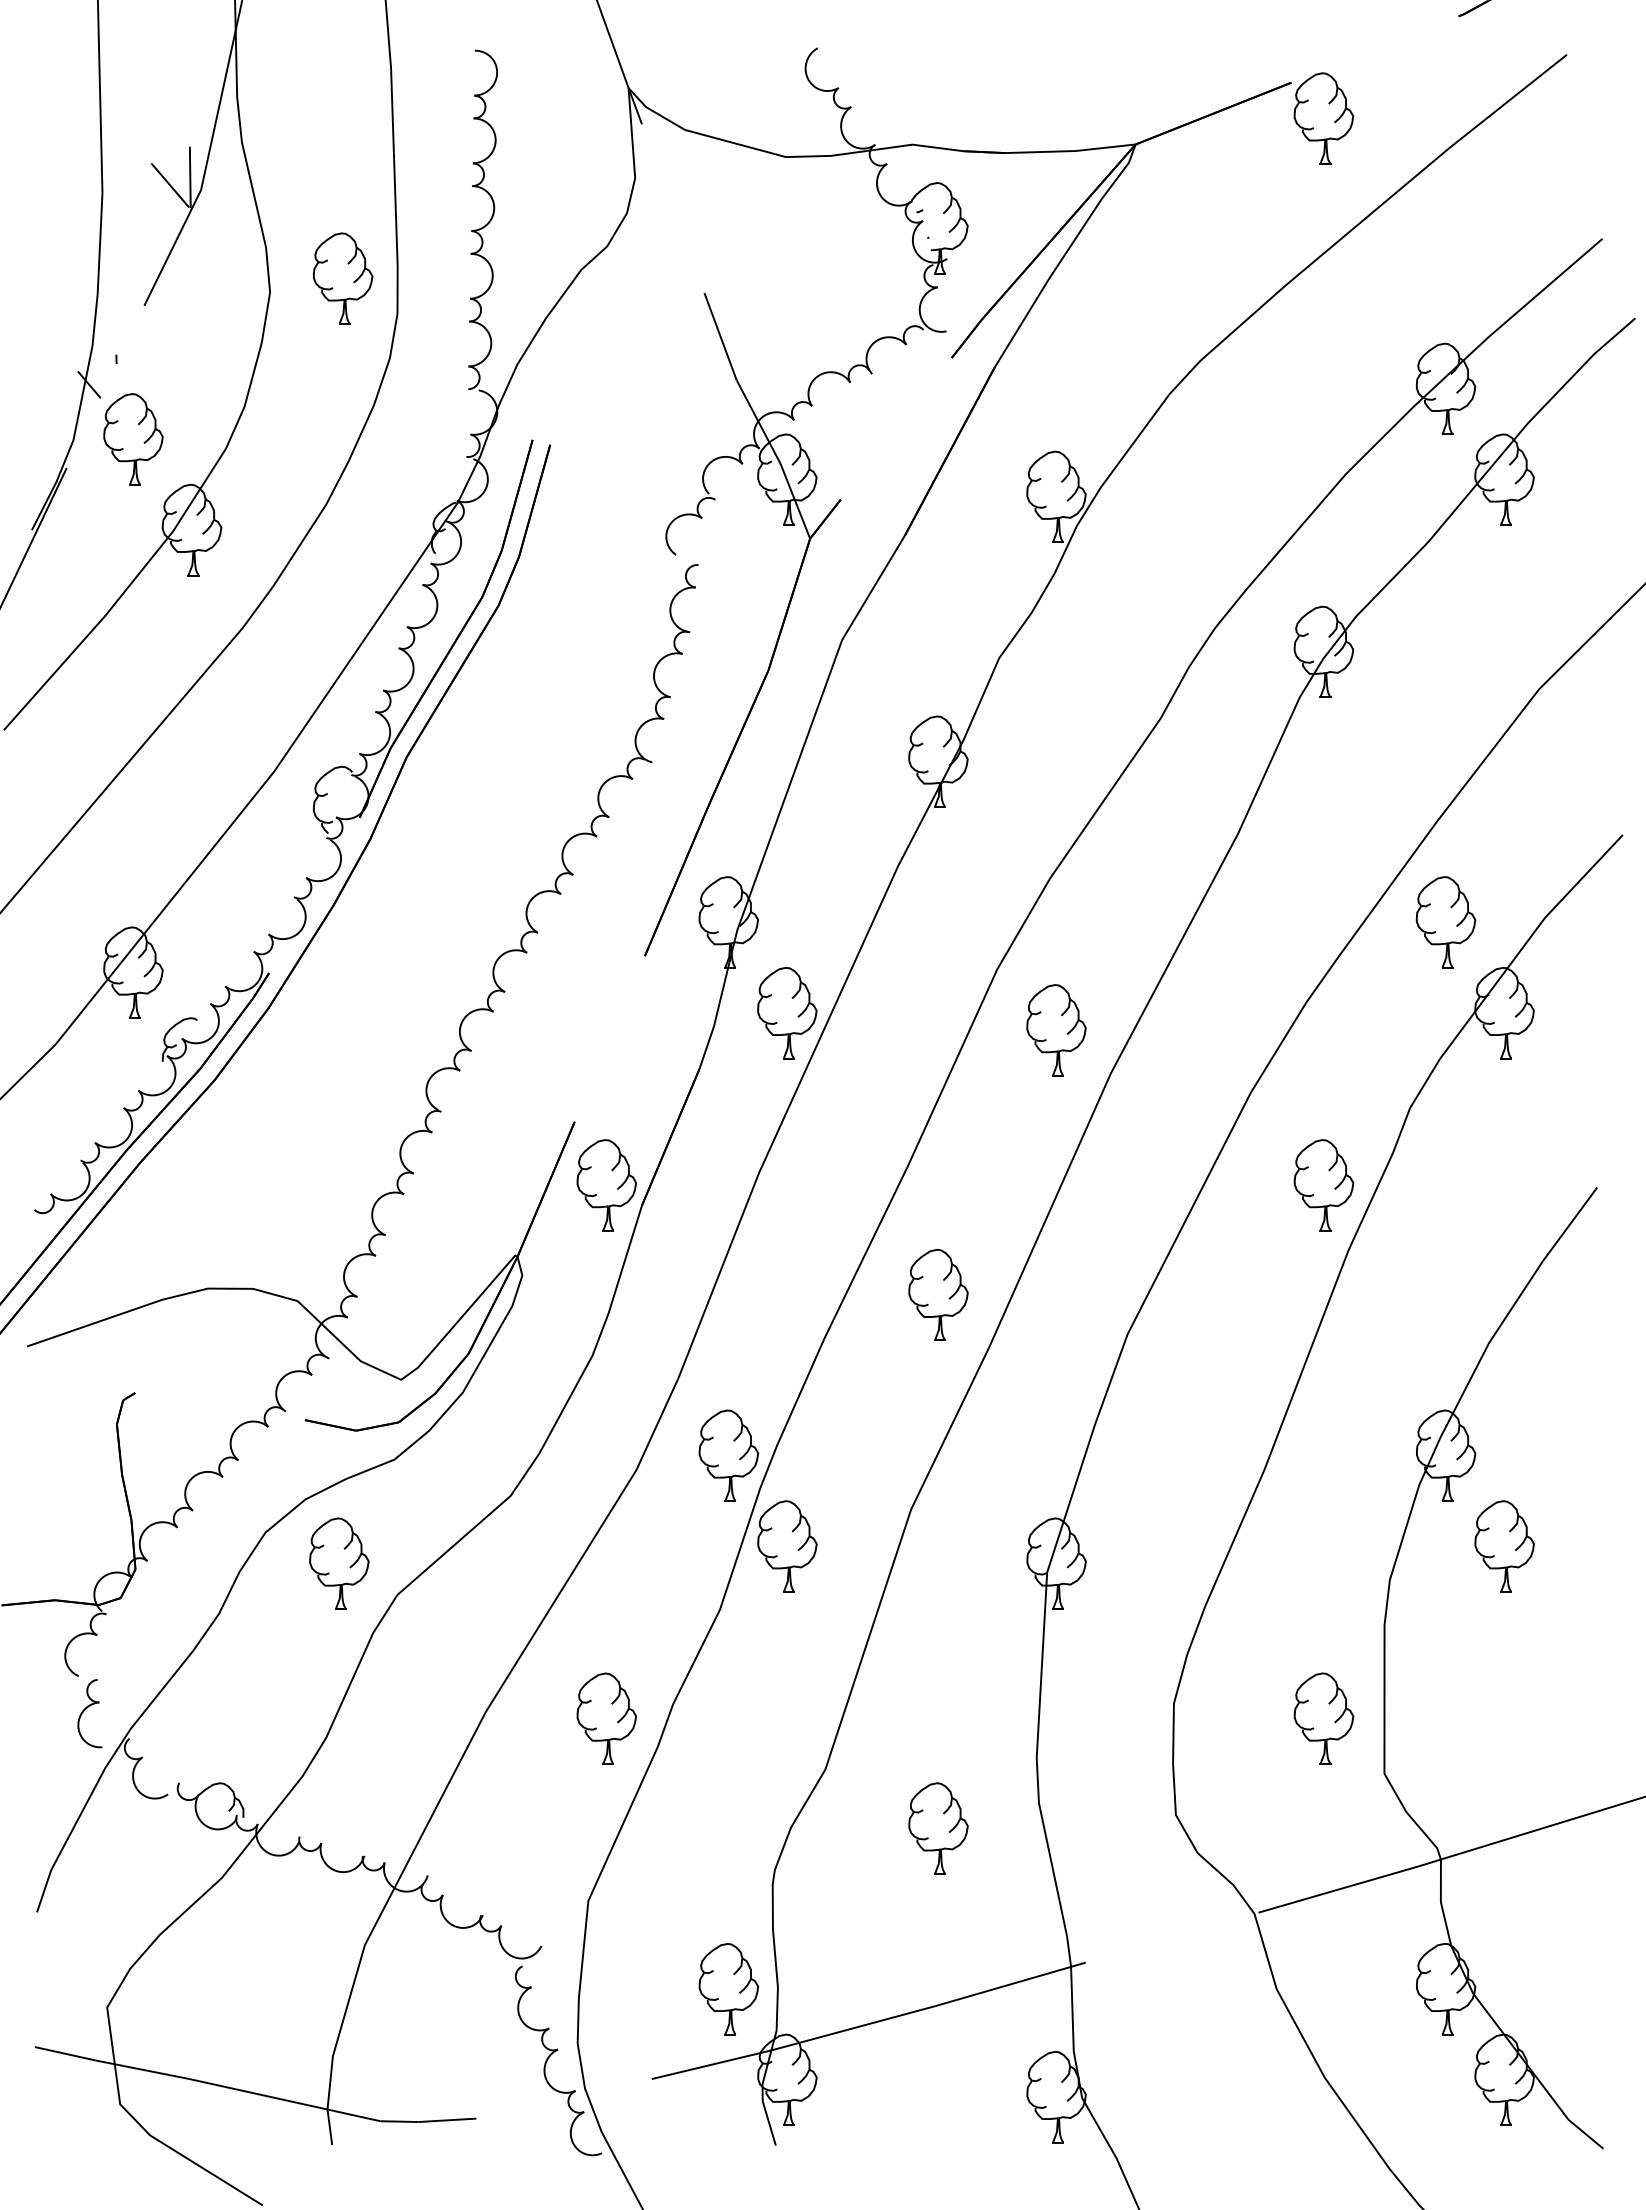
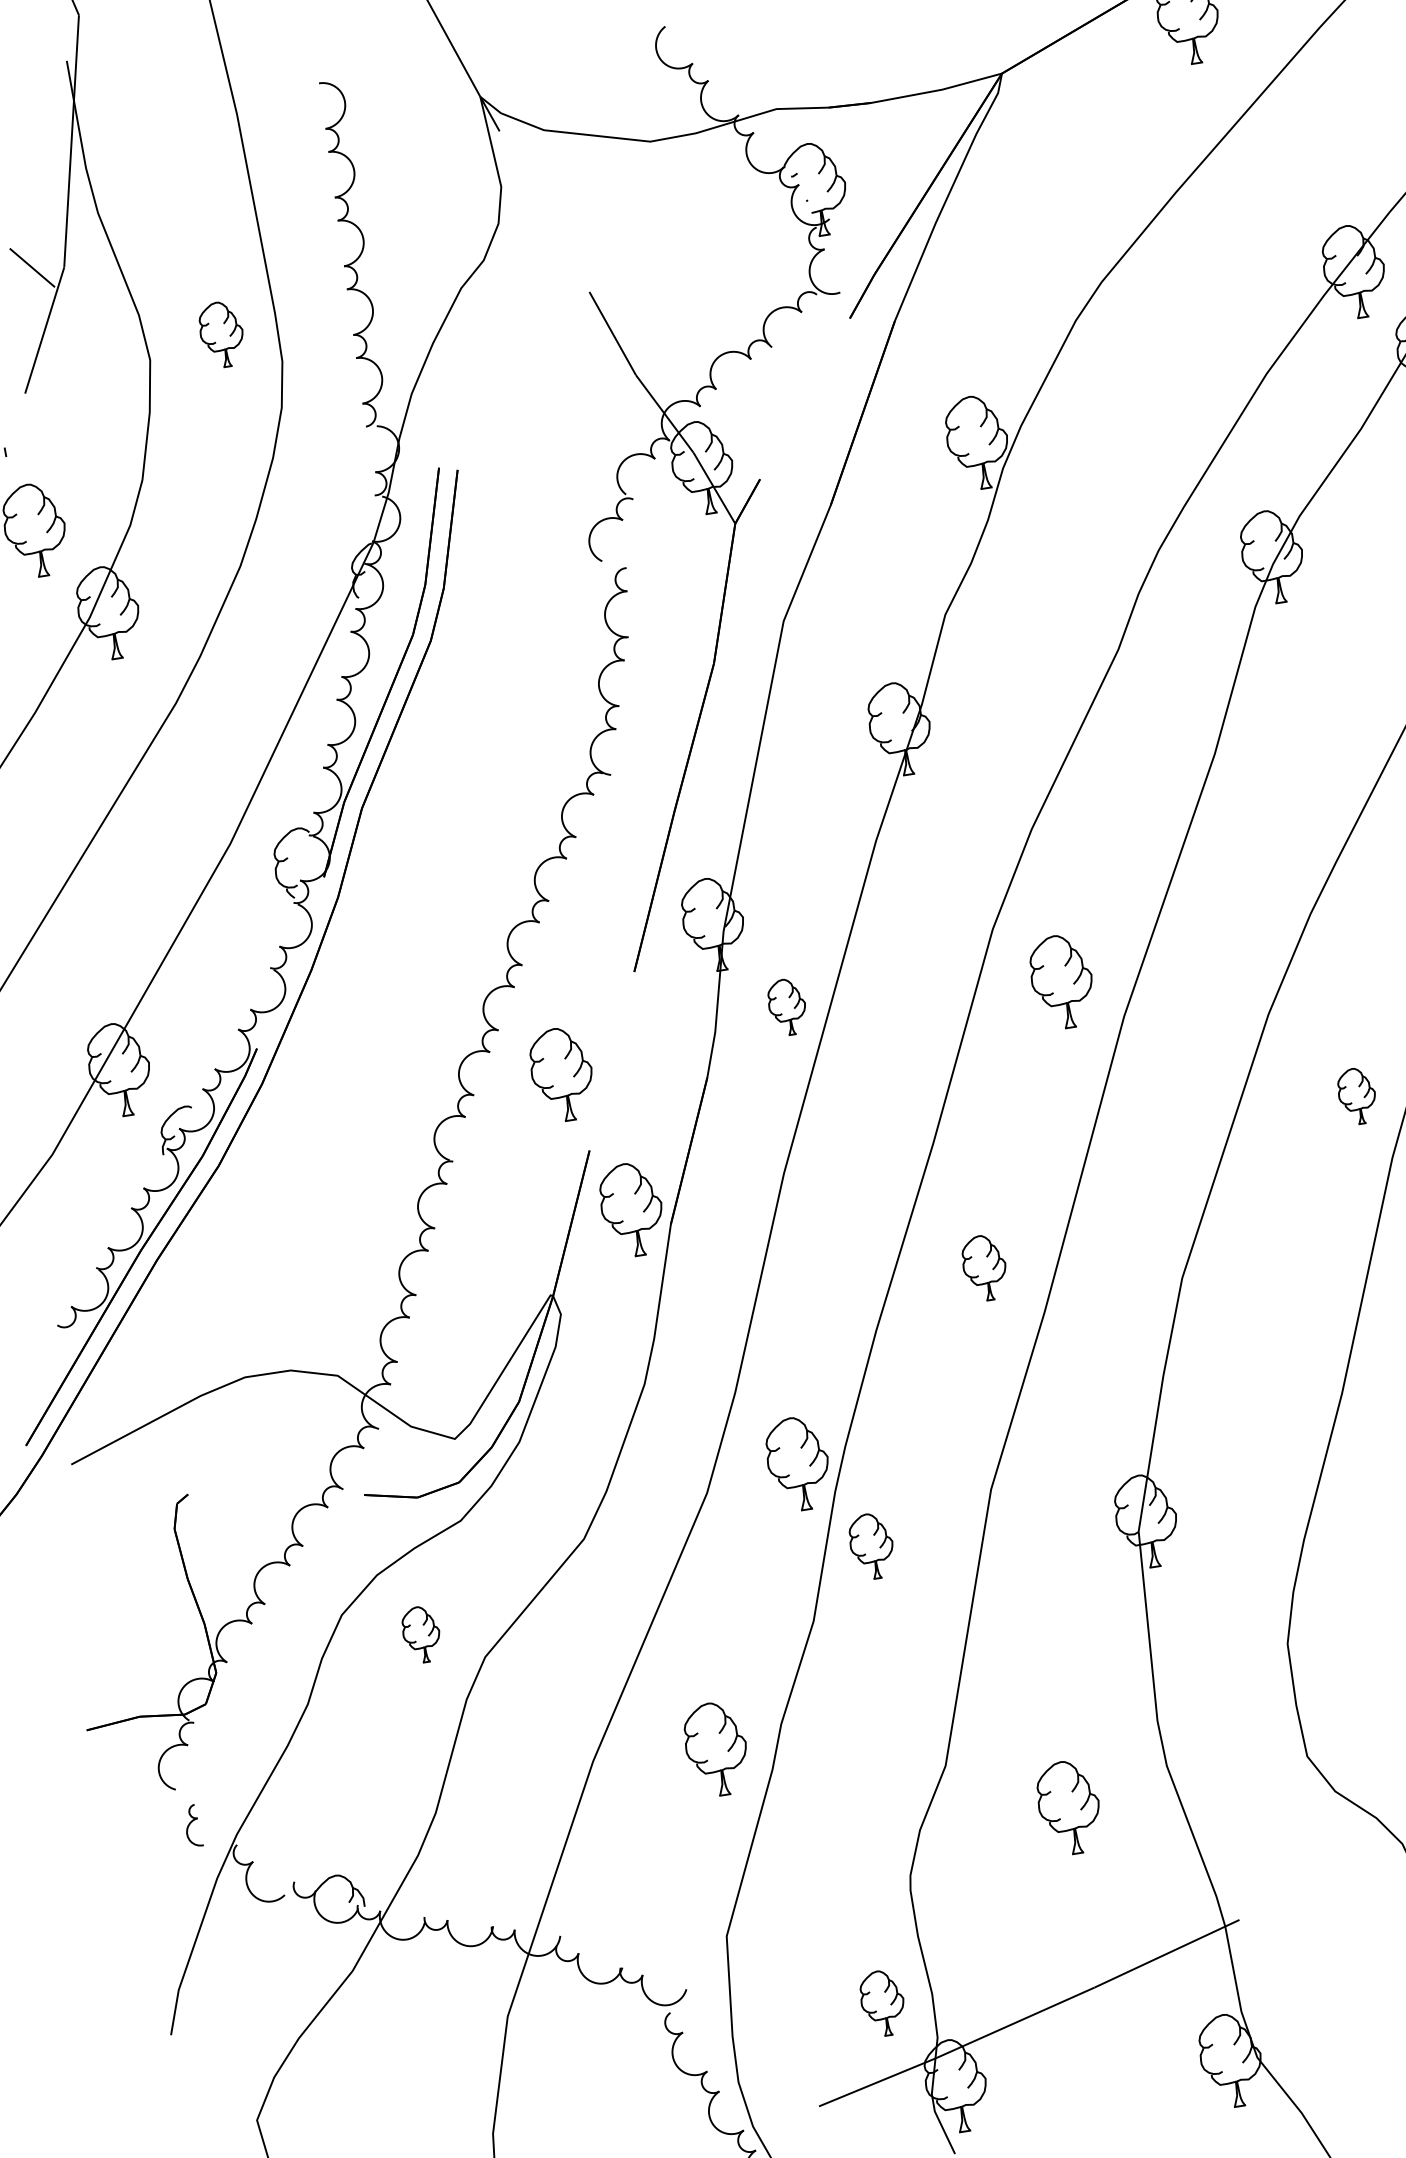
line: (189, 177) -> (50, 256), removed
part: (343, 278) -> (222, 334), size x0.7
part: (787, 1013) -> (787, 1007), size x0.6
part: (559, 1044) -> (561, 1074), added
part: (1323, 1185) -> (1356, 1096), size x0.6
part: (938, 1294) -> (984, 1267), size x0.7
part: (787, 1546) -> (871, 1546), size x0.7
part: (339, 1563) -> (421, 1634), size x0.6
part: (89, 1713) -> (192, 1825), size x0.6
part: (728, 1989) -> (882, 2003), size x0.7

